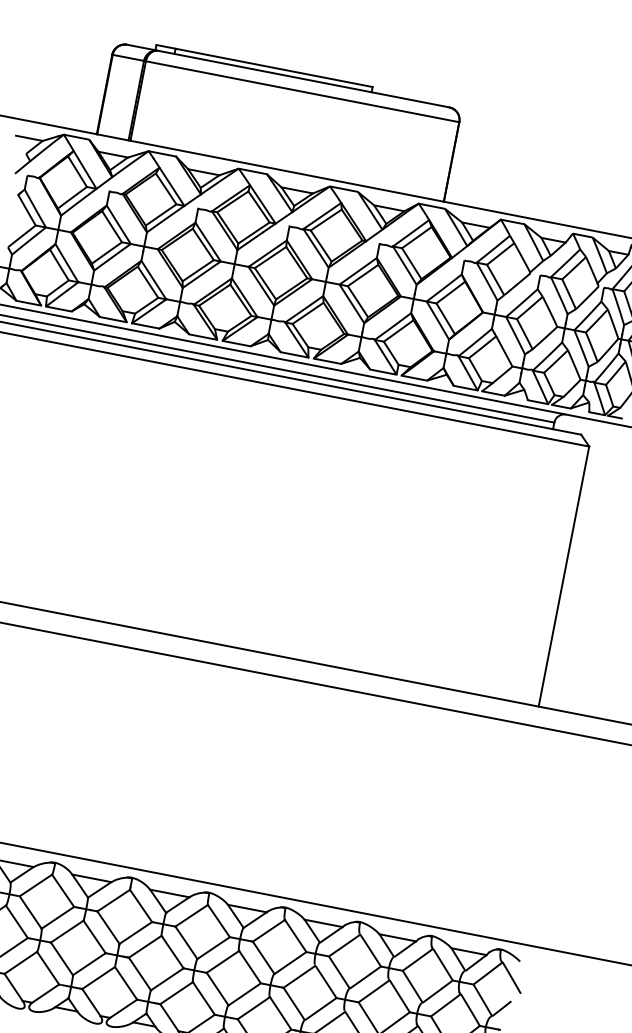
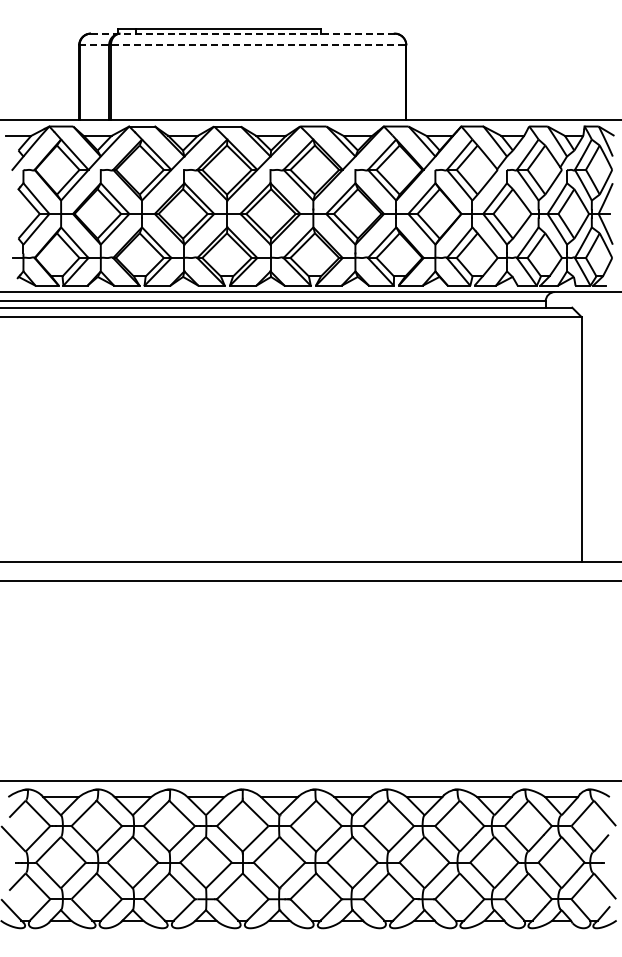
line: (287, 75) -> (242, 33), solid -> dashed
line: (285, 88) -> (242, 45), solid -> dashed

